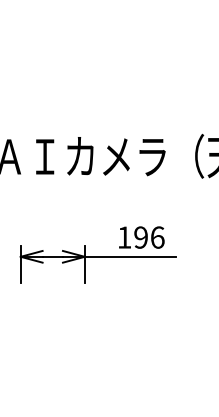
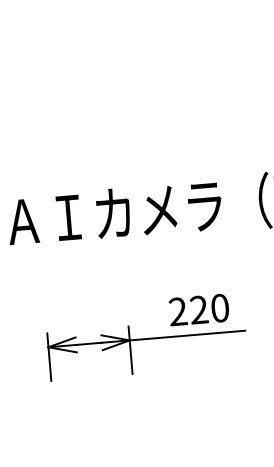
text: (140, 237) -> (198, 309), 196 -> 220

